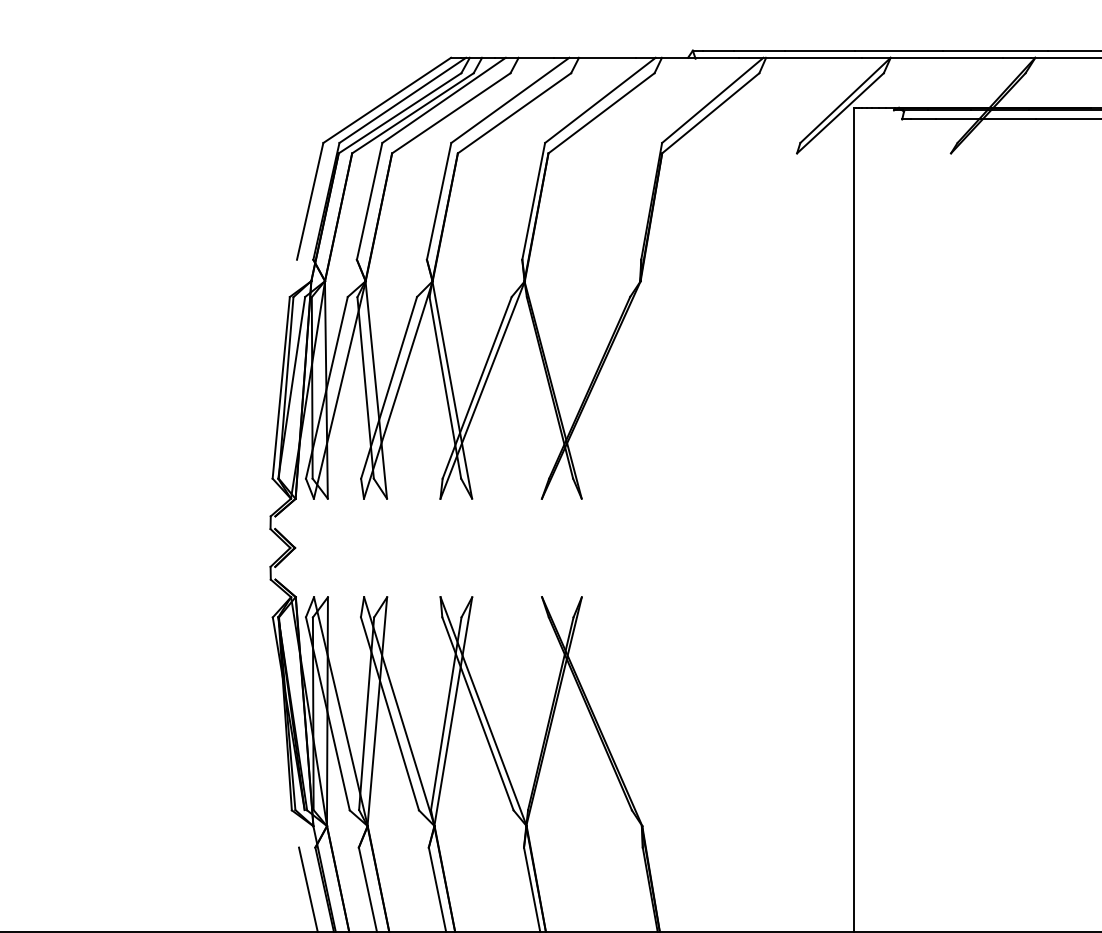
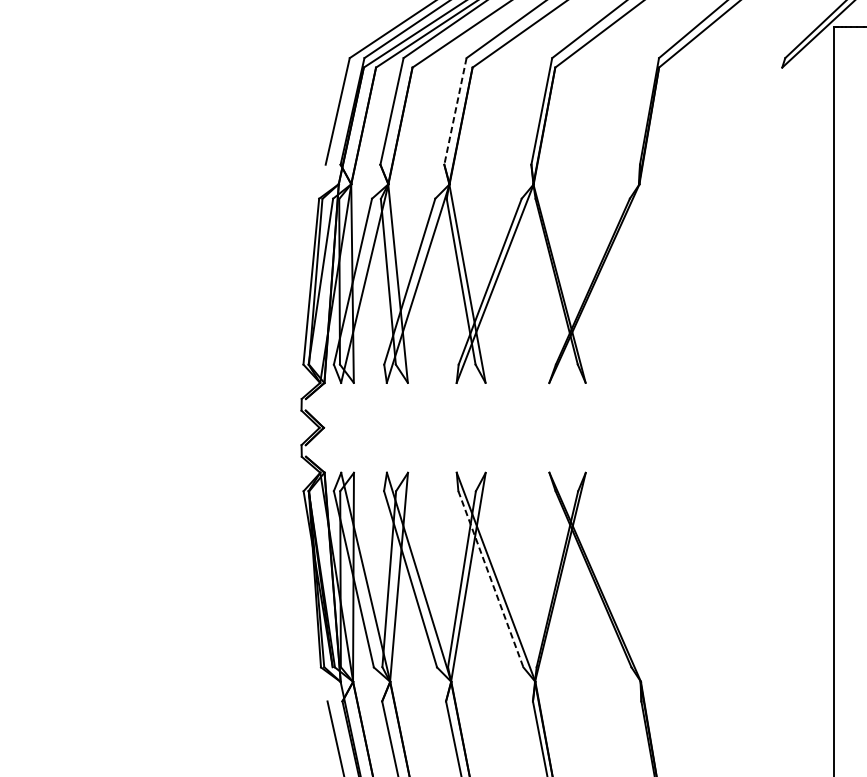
line: (439, 201) -> (455, 111), solid -> dashed
line: (477, 713) -> (490, 578), solid -> dashed

